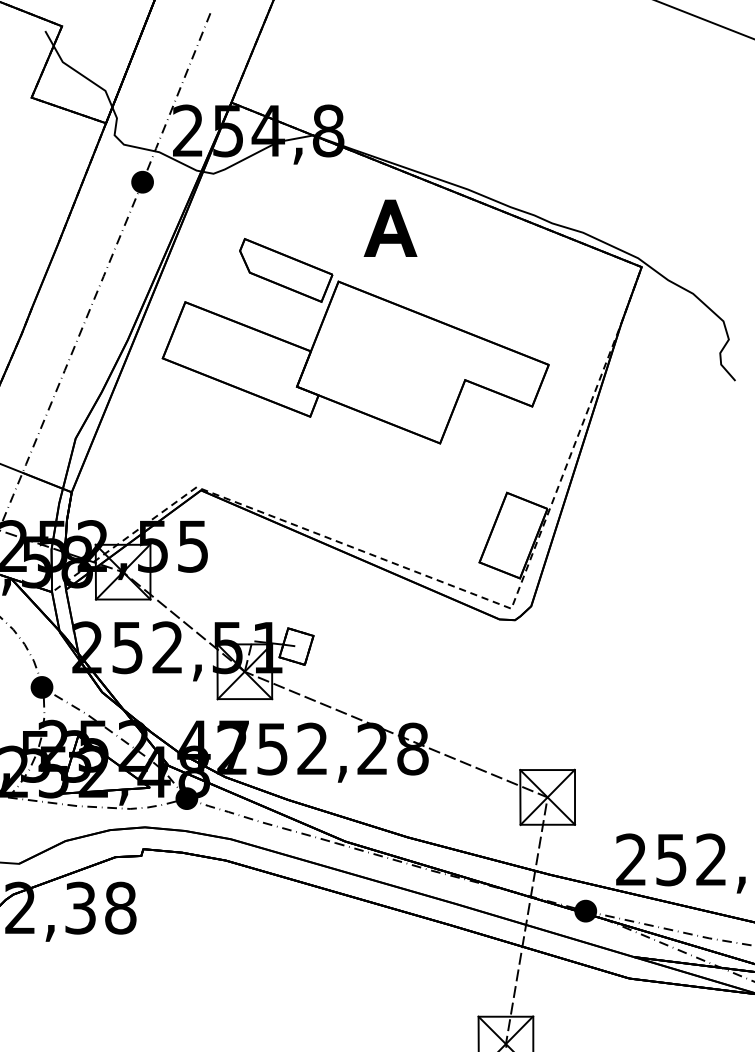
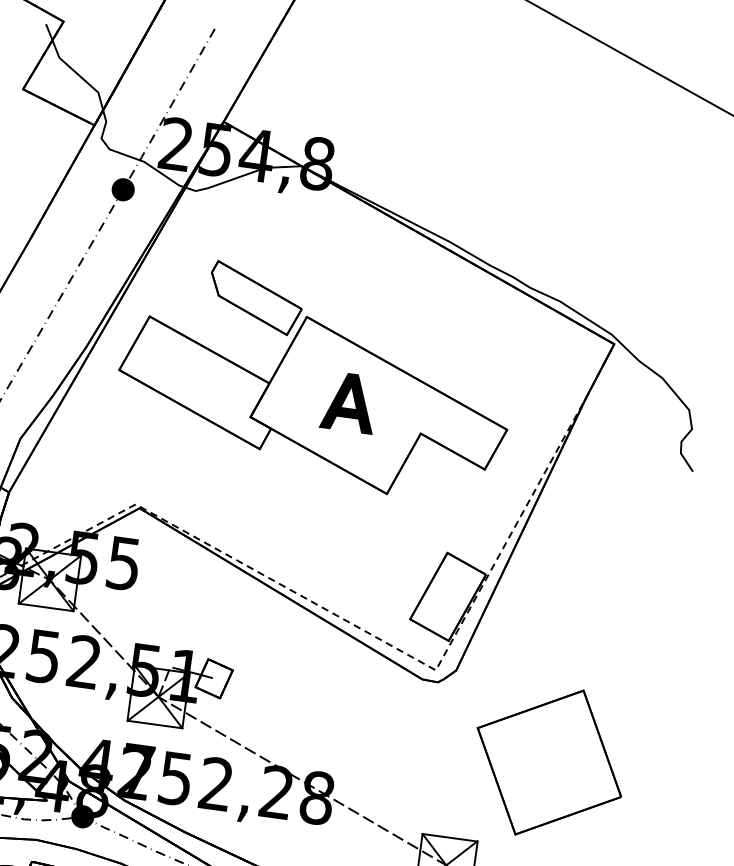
part: (390, 227) -> (349, 401), moved
part: (633, 683) -> (548, 762), added

